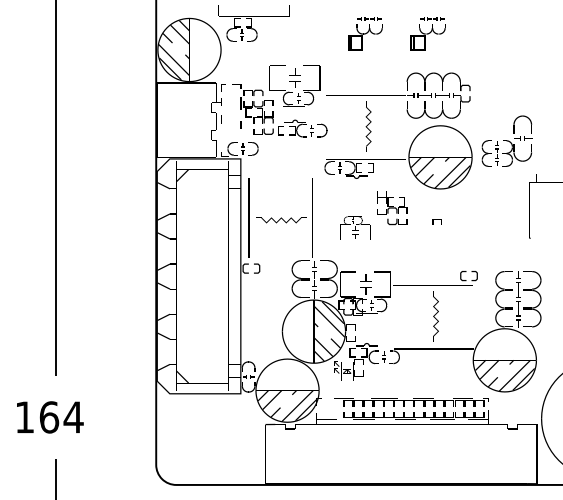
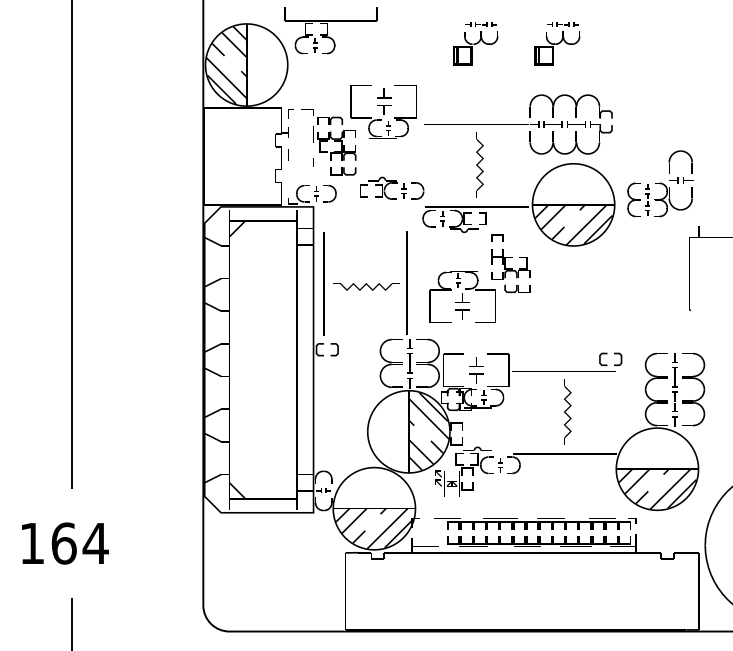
part: (302, 127) -> (392, 187), moved
line: (437, 220) -> (497, 235), moved
part: (355, 227) -> (462, 296), size x1.67

